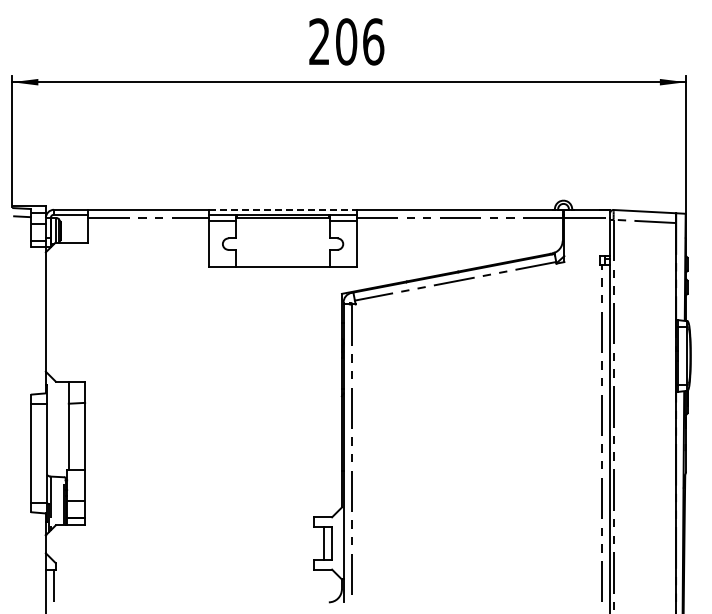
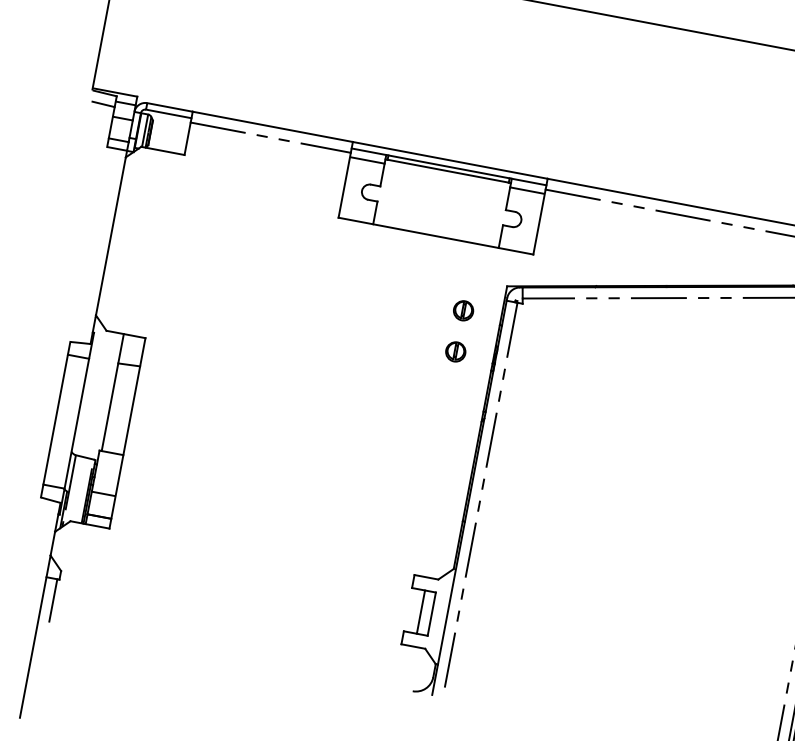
line: (283, 209) -> (450, 160), dashed -> solid
part: (313, 317) -> (463, 310), added
part: (313, 348) -> (455, 351), added

